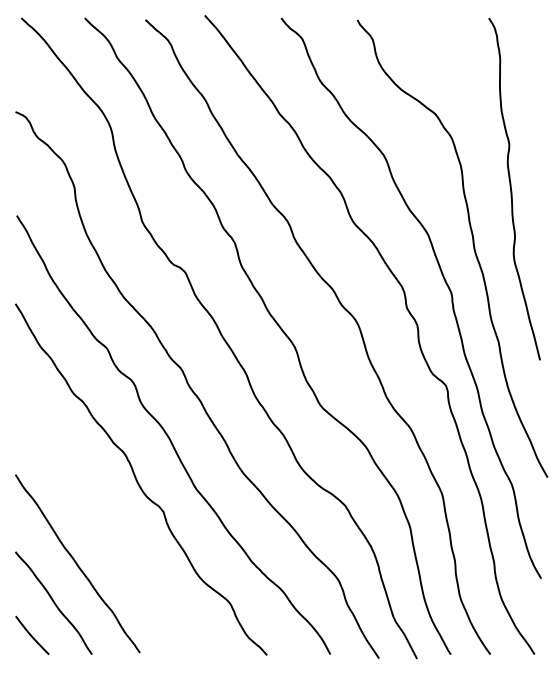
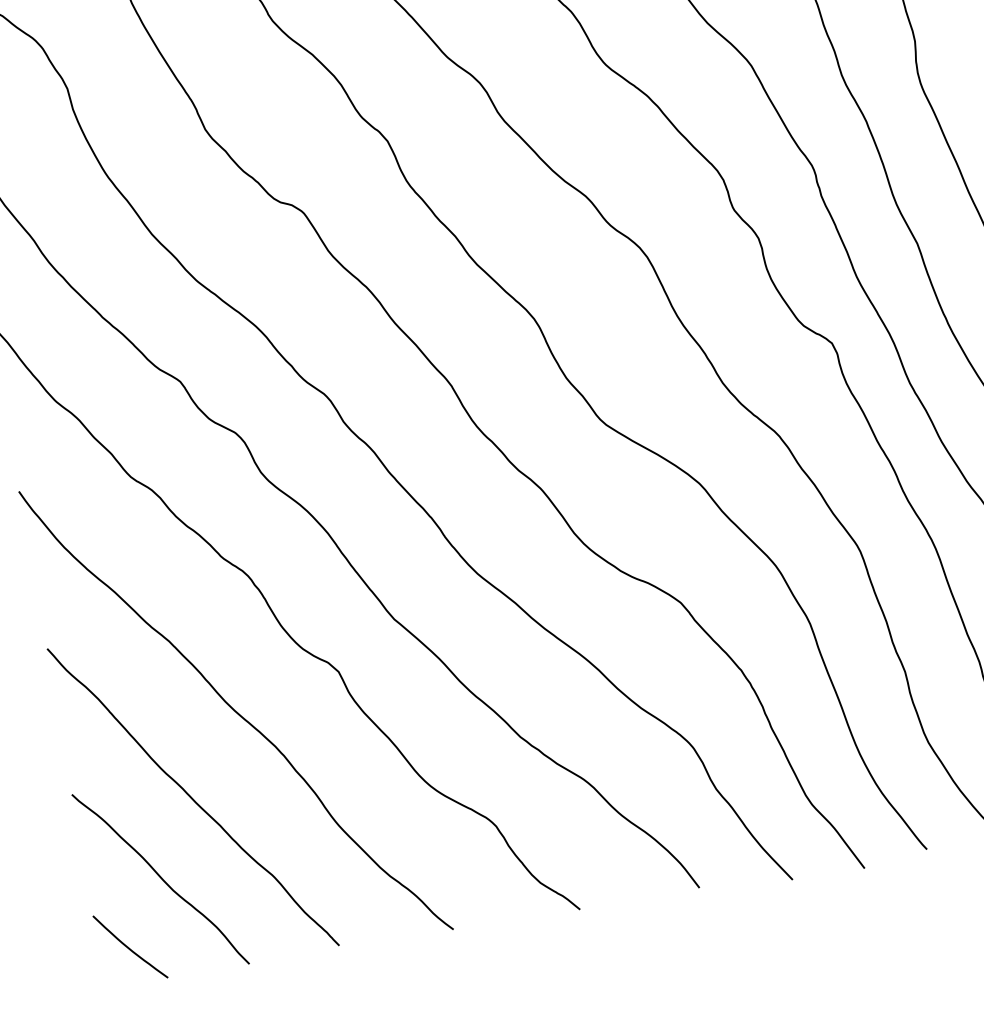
curve: (107, 522) -> (236, 709), added

